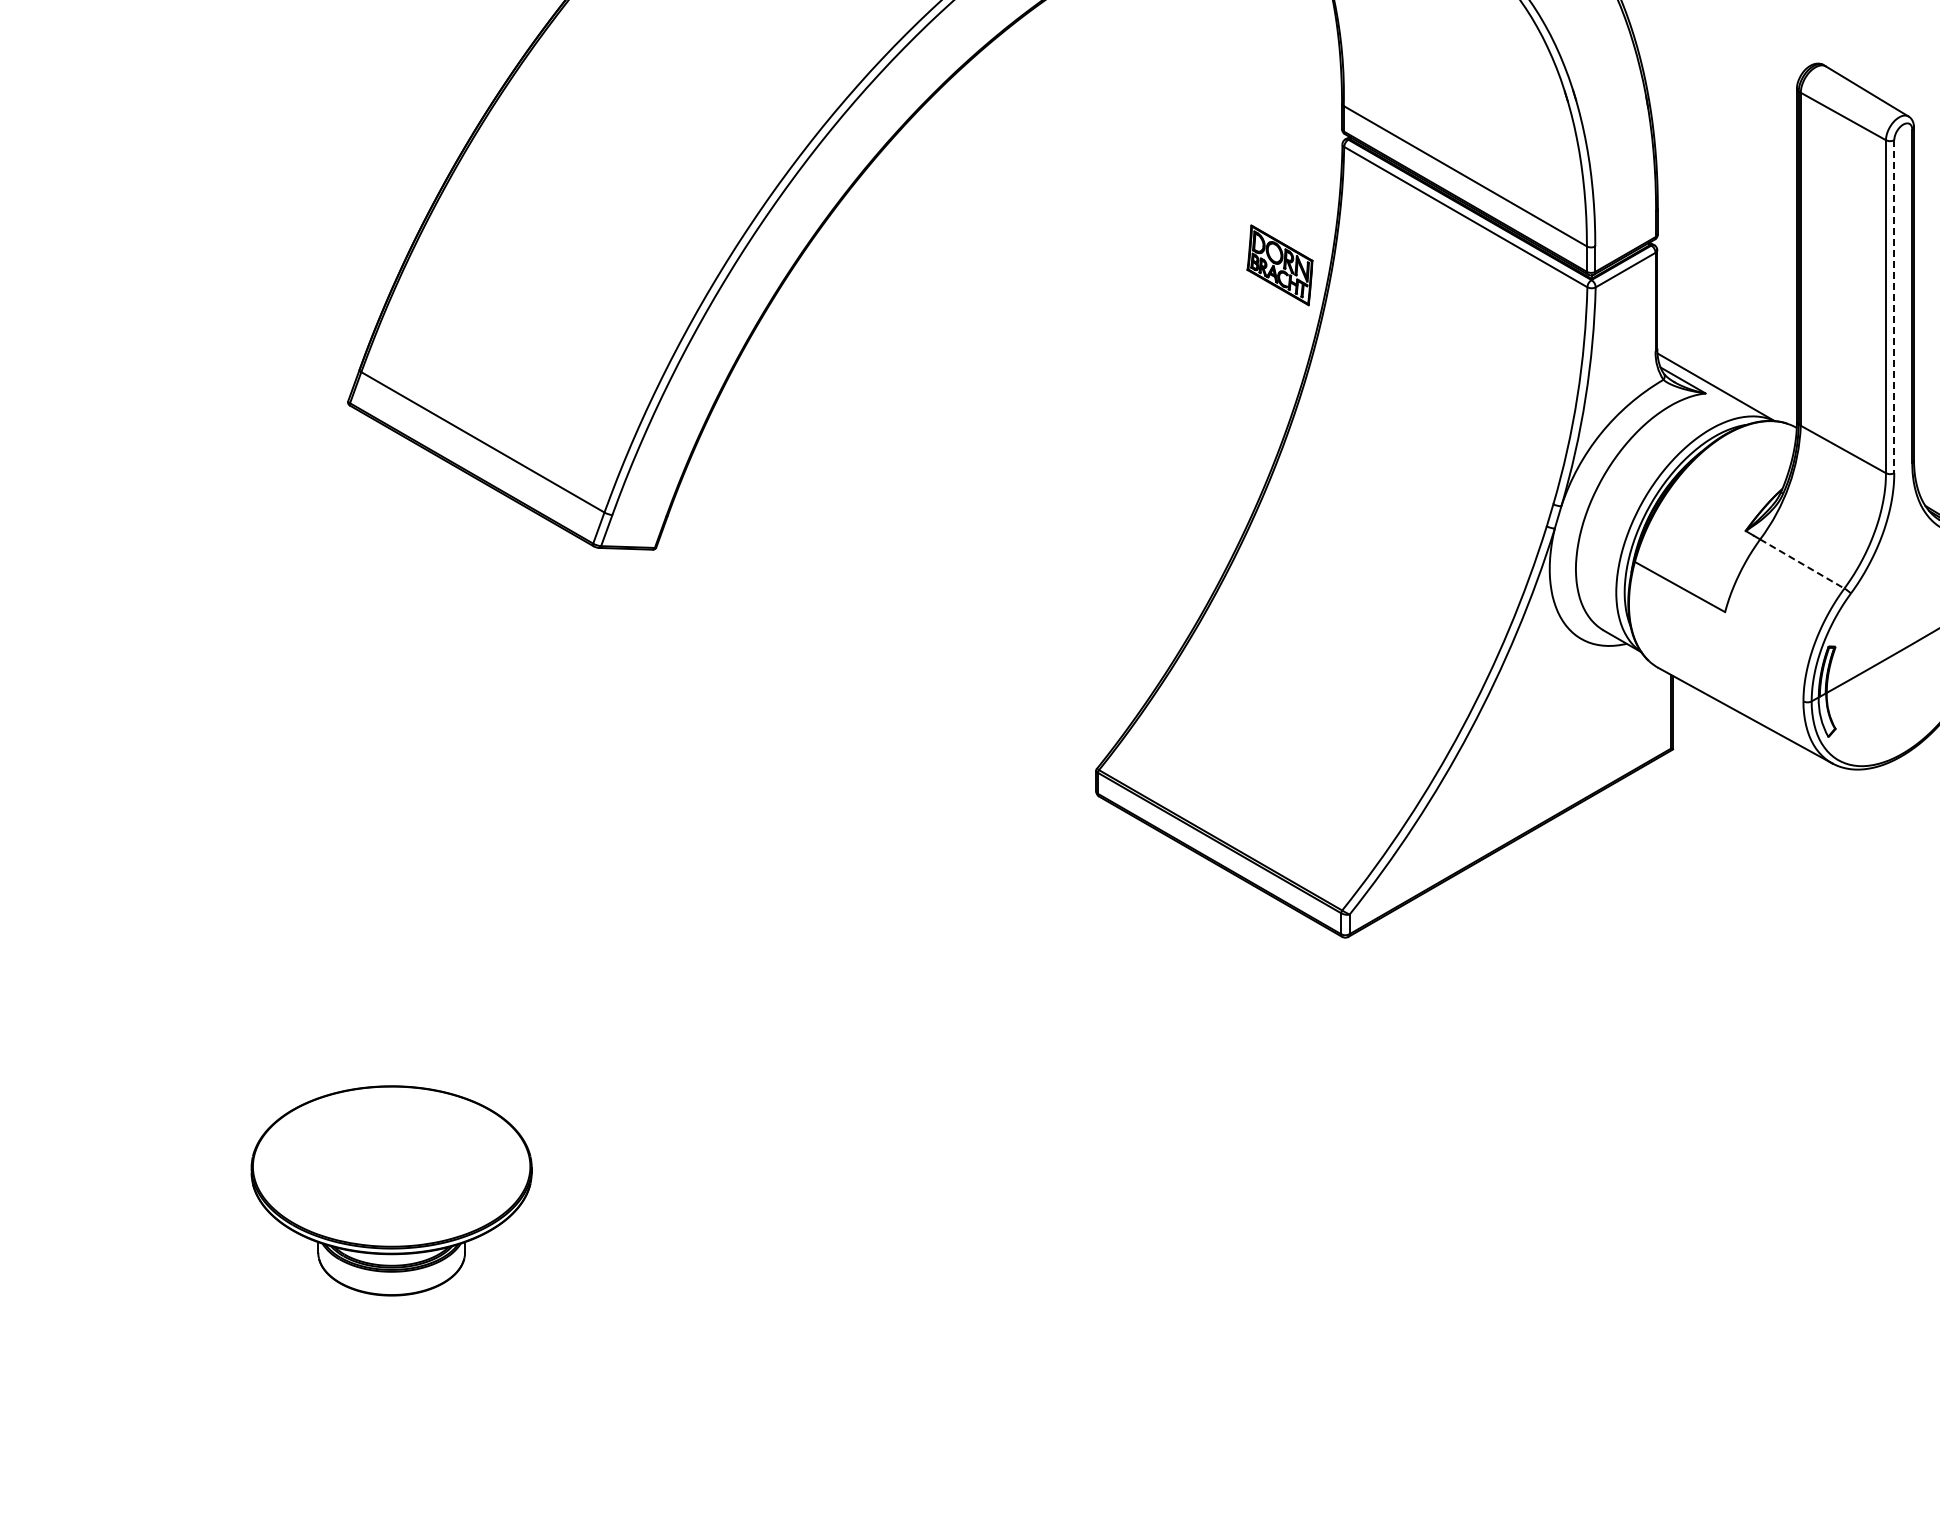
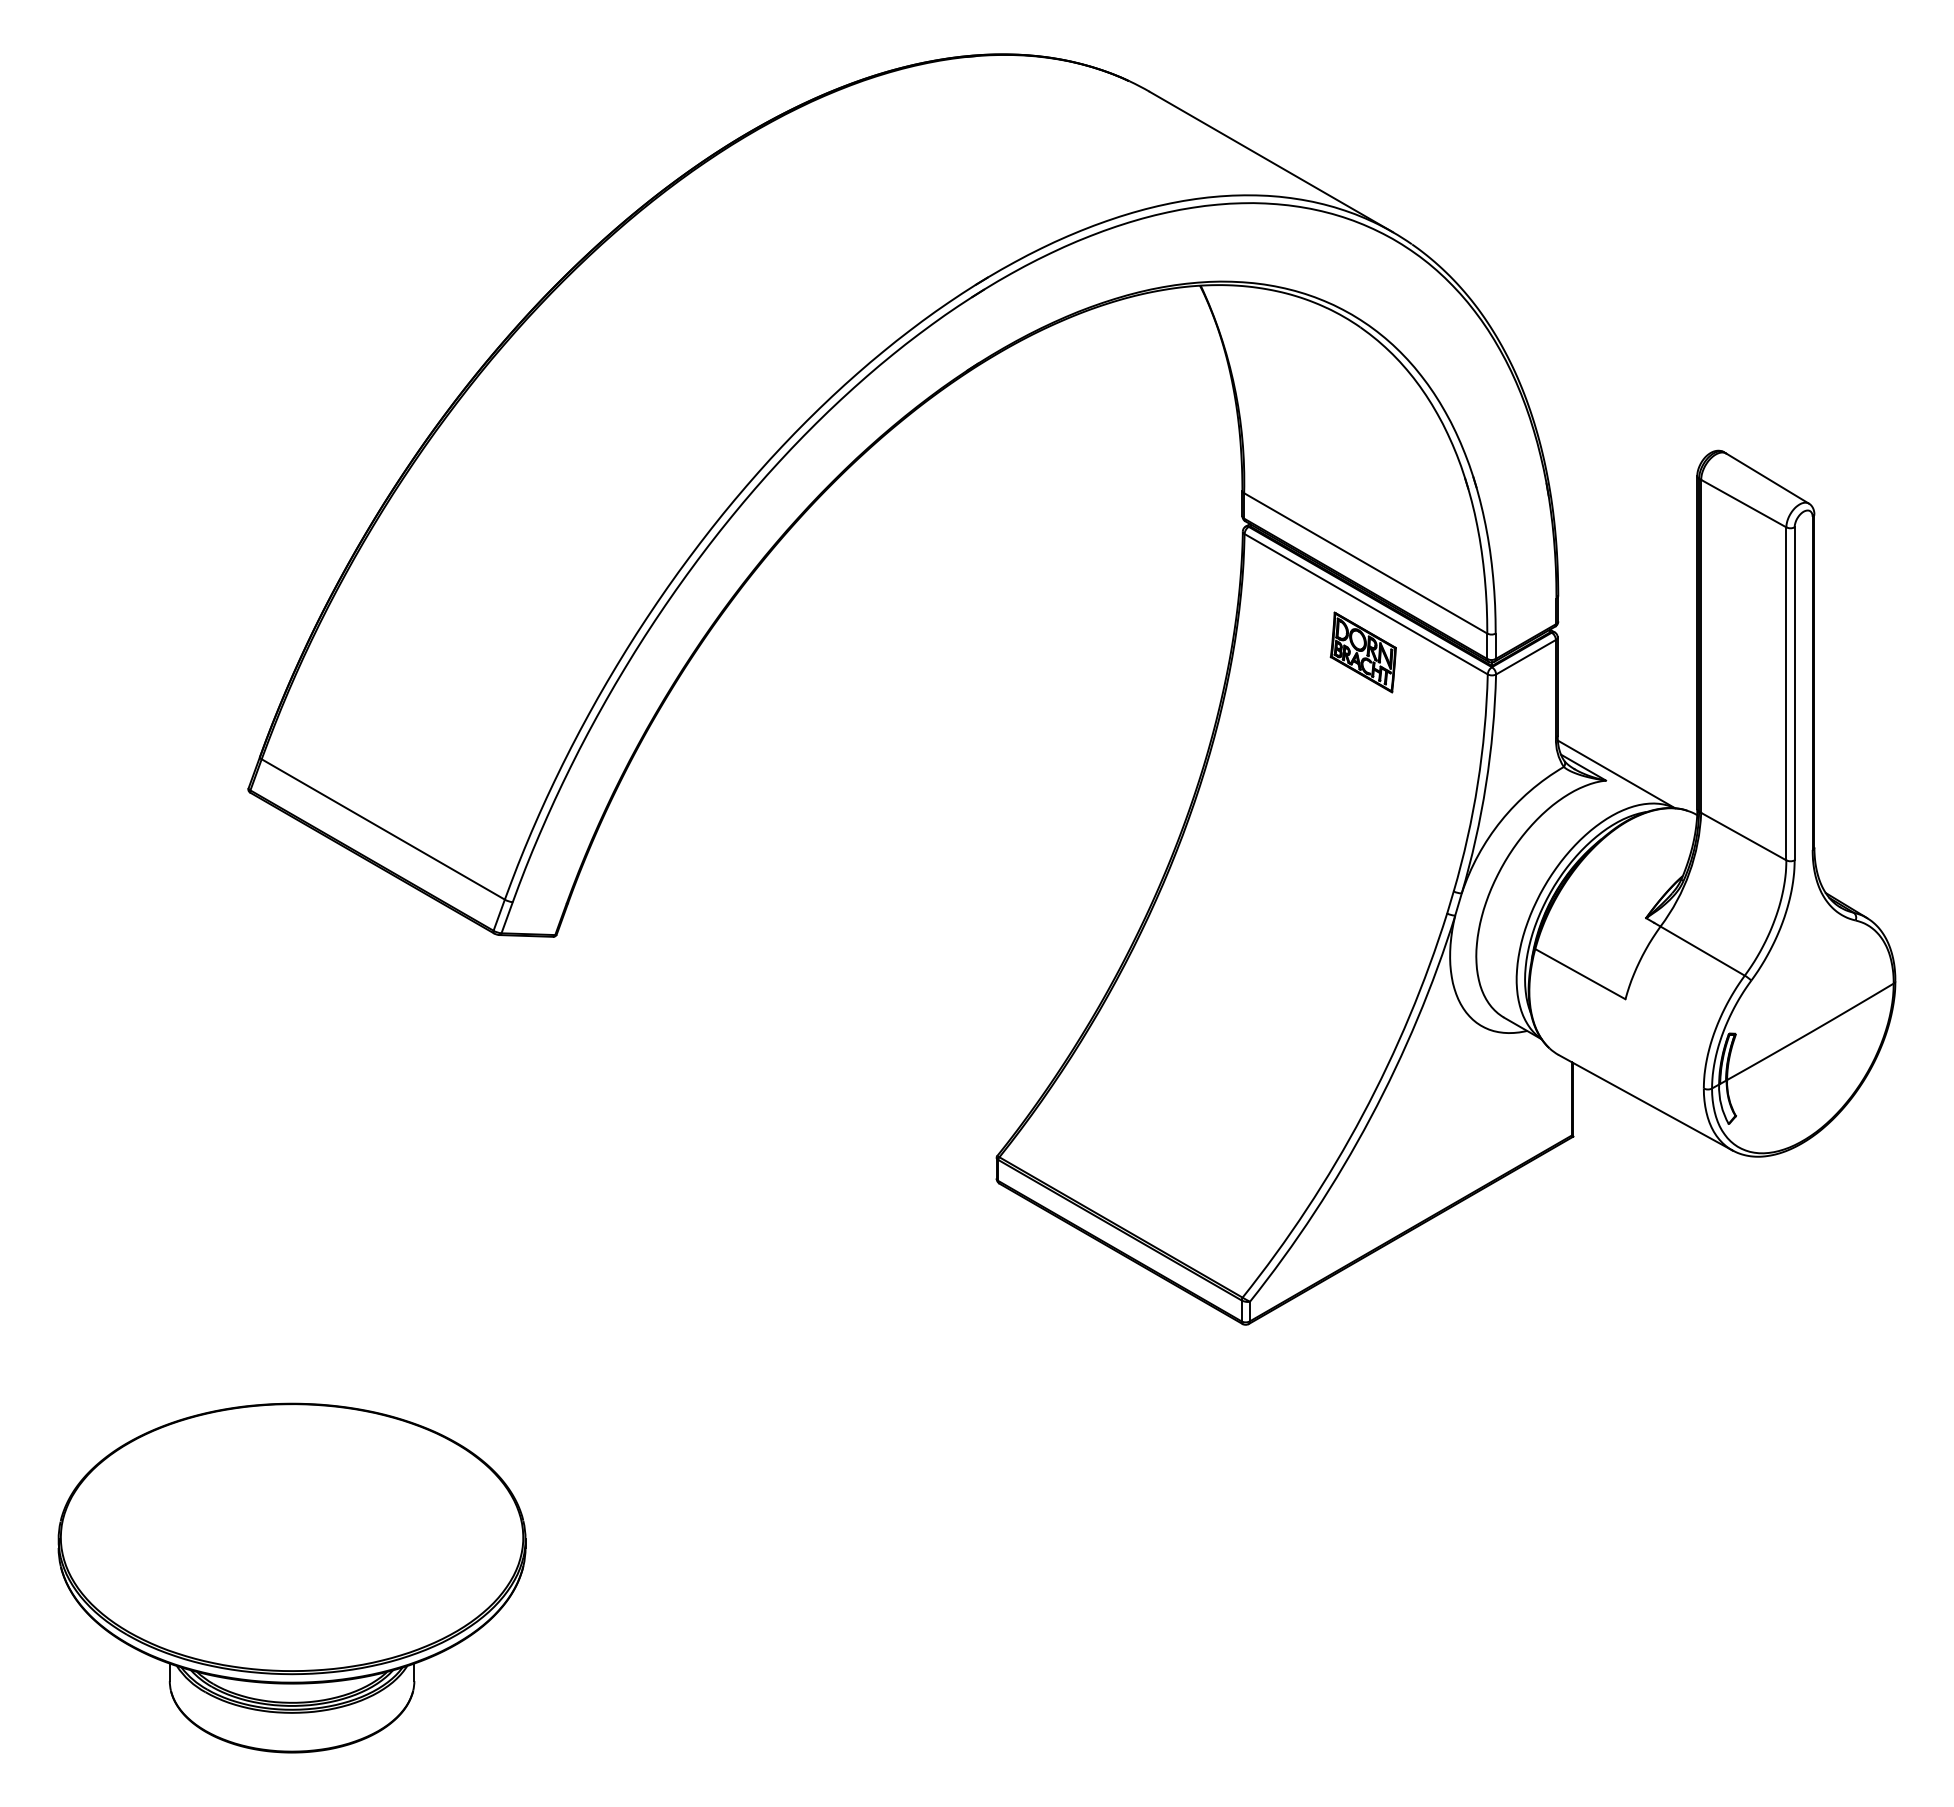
part: (1279, 265) -> (1362, 652), moved
line: (1894, 307) -> (1794, 694), dashed -> solid
line: (1802, 564) -> (1702, 951), dashed -> solid
part: (391, 1190) -> (291, 1577), size x1.67

